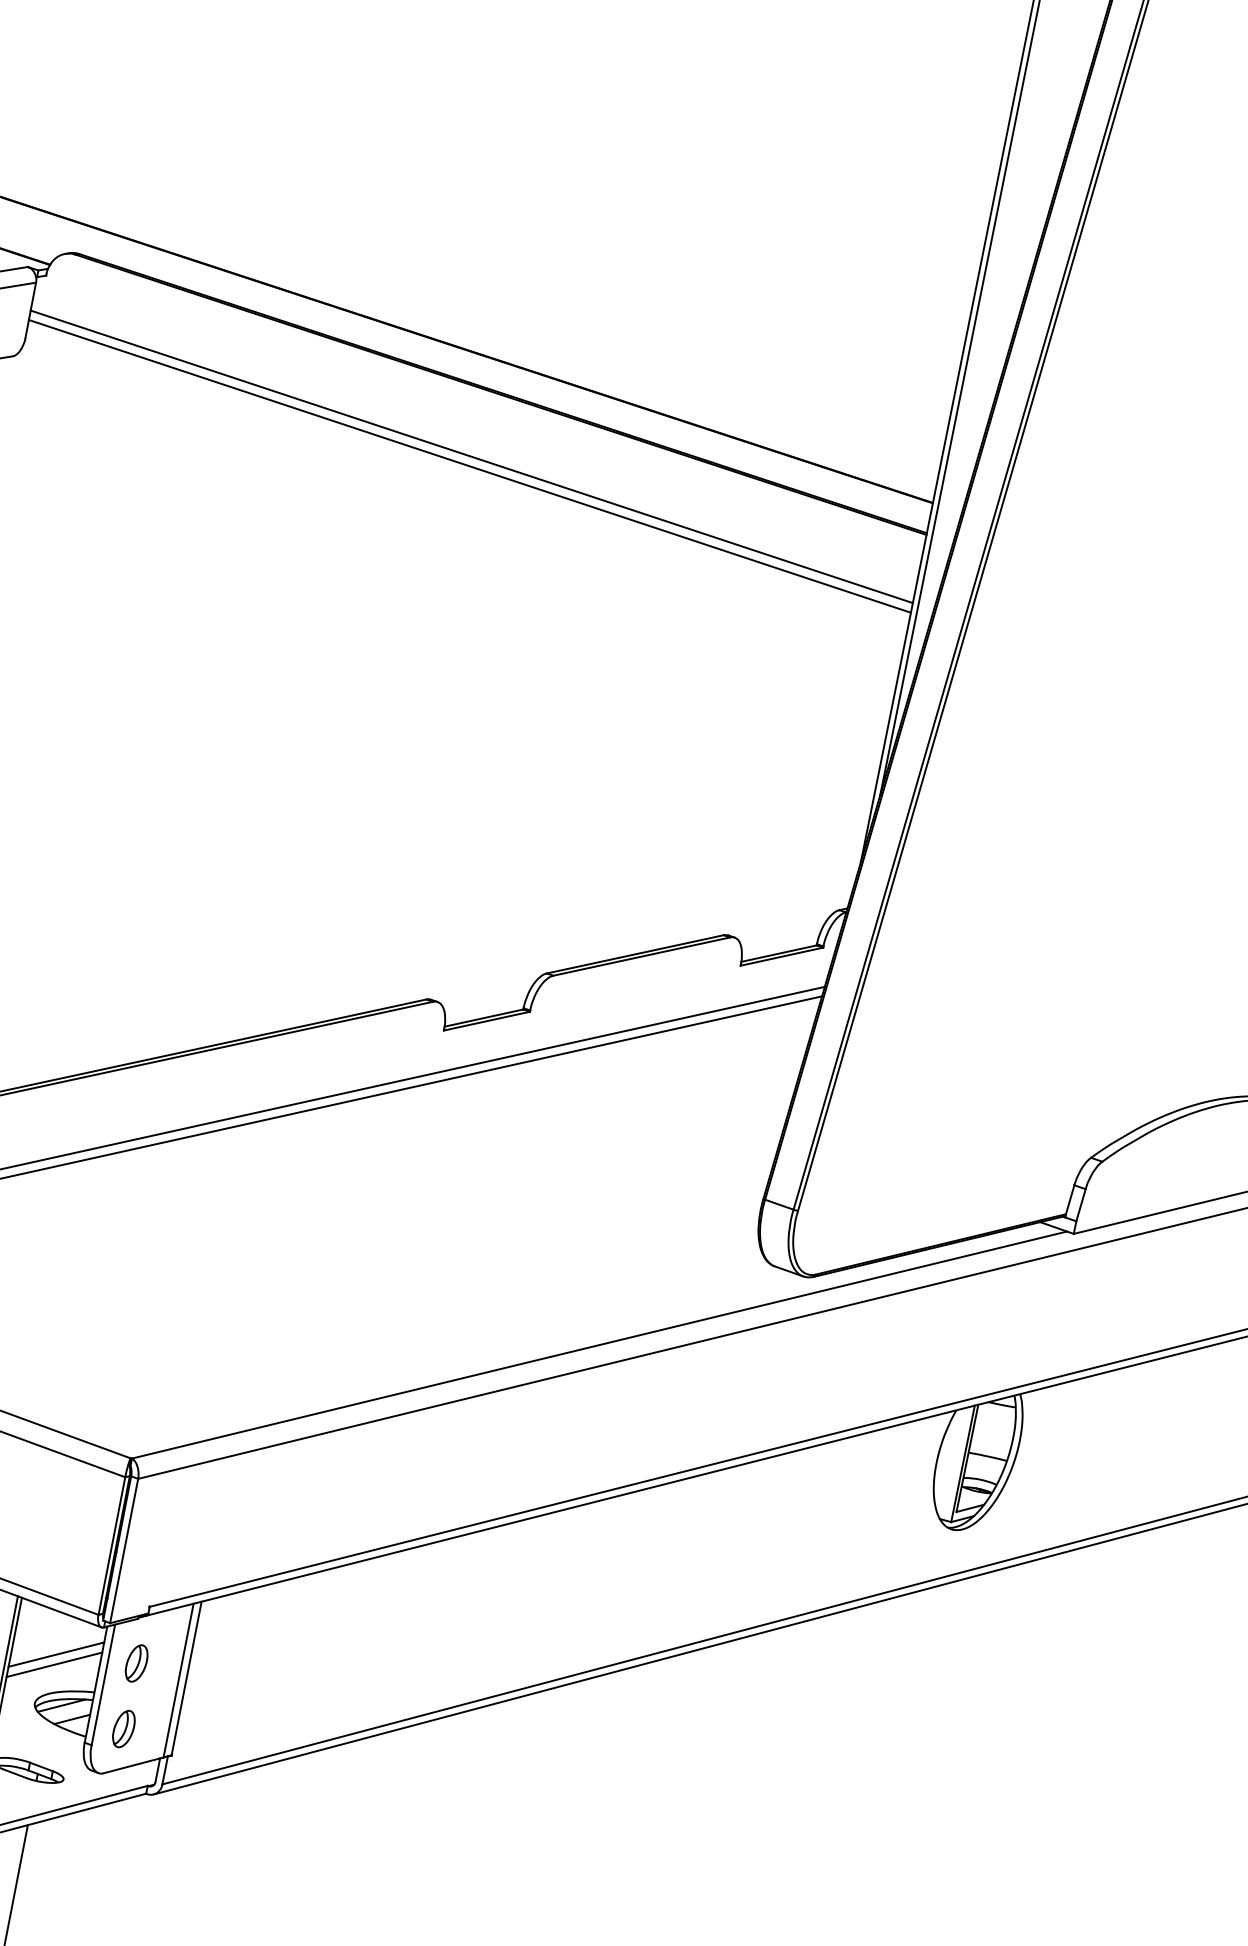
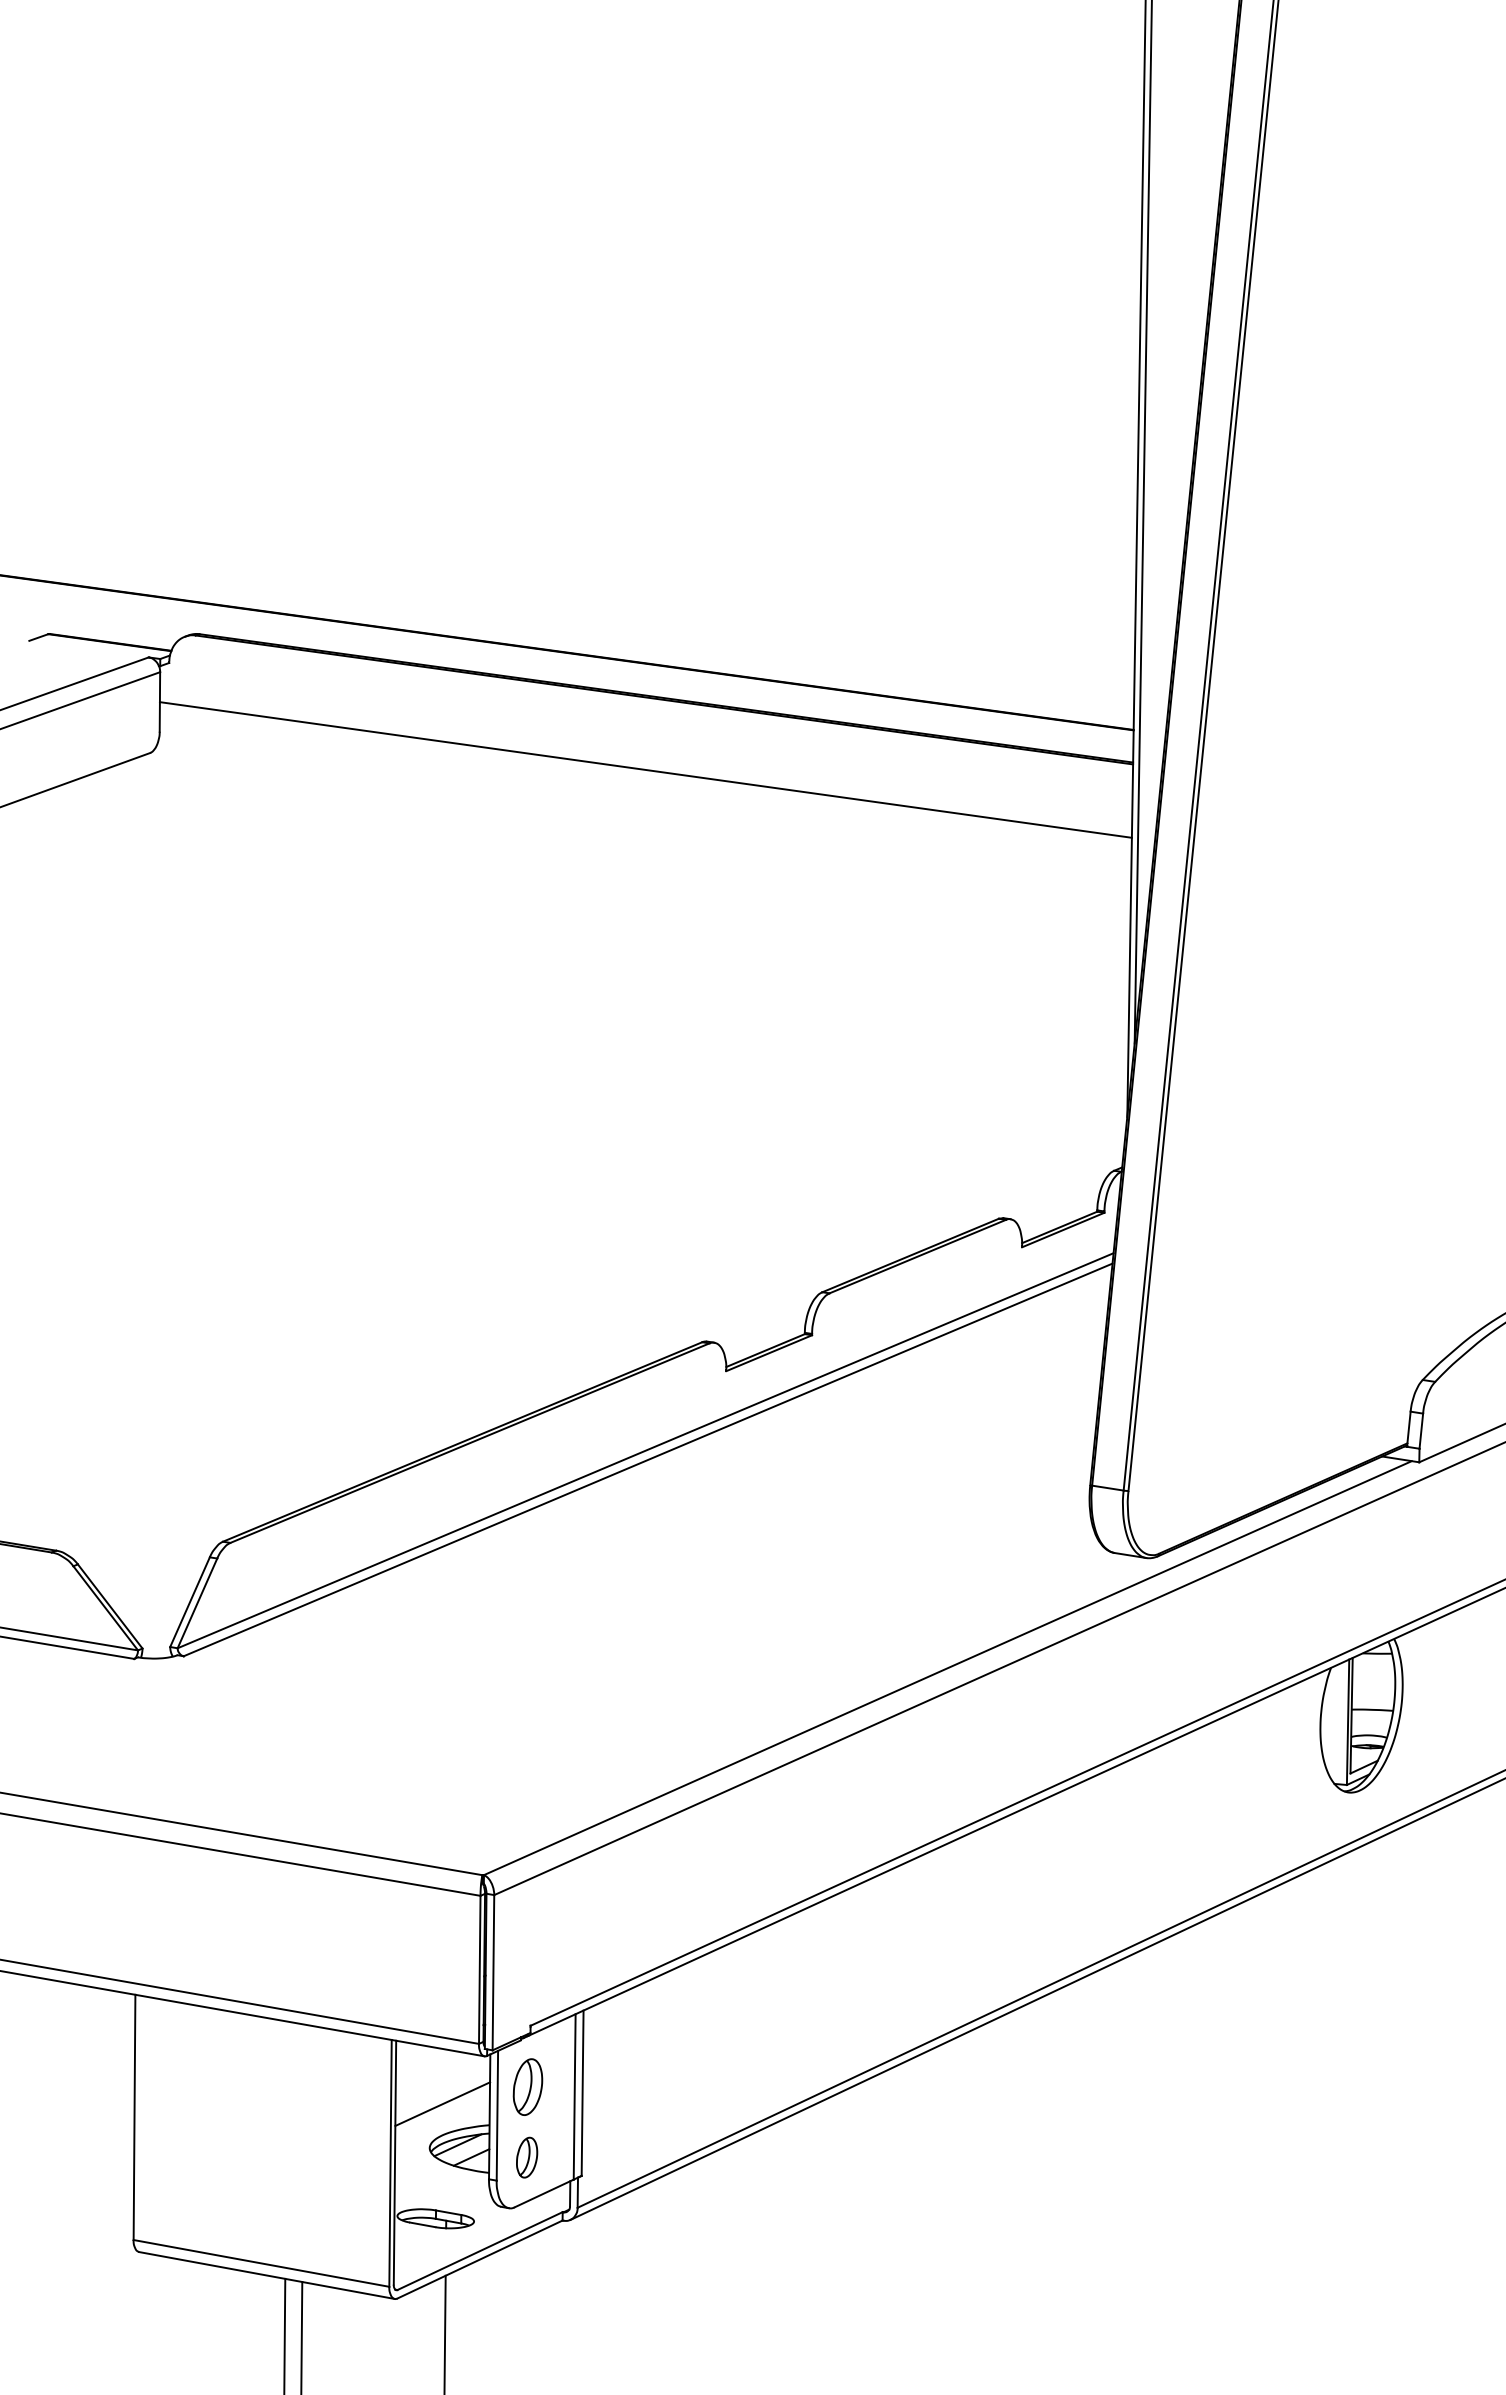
line: (469, 466) -> (645, 780), removed
line: (56, 1654) -> (442, 2093), removed
part: (136, 1662) -> (527, 2086), size x1.4

